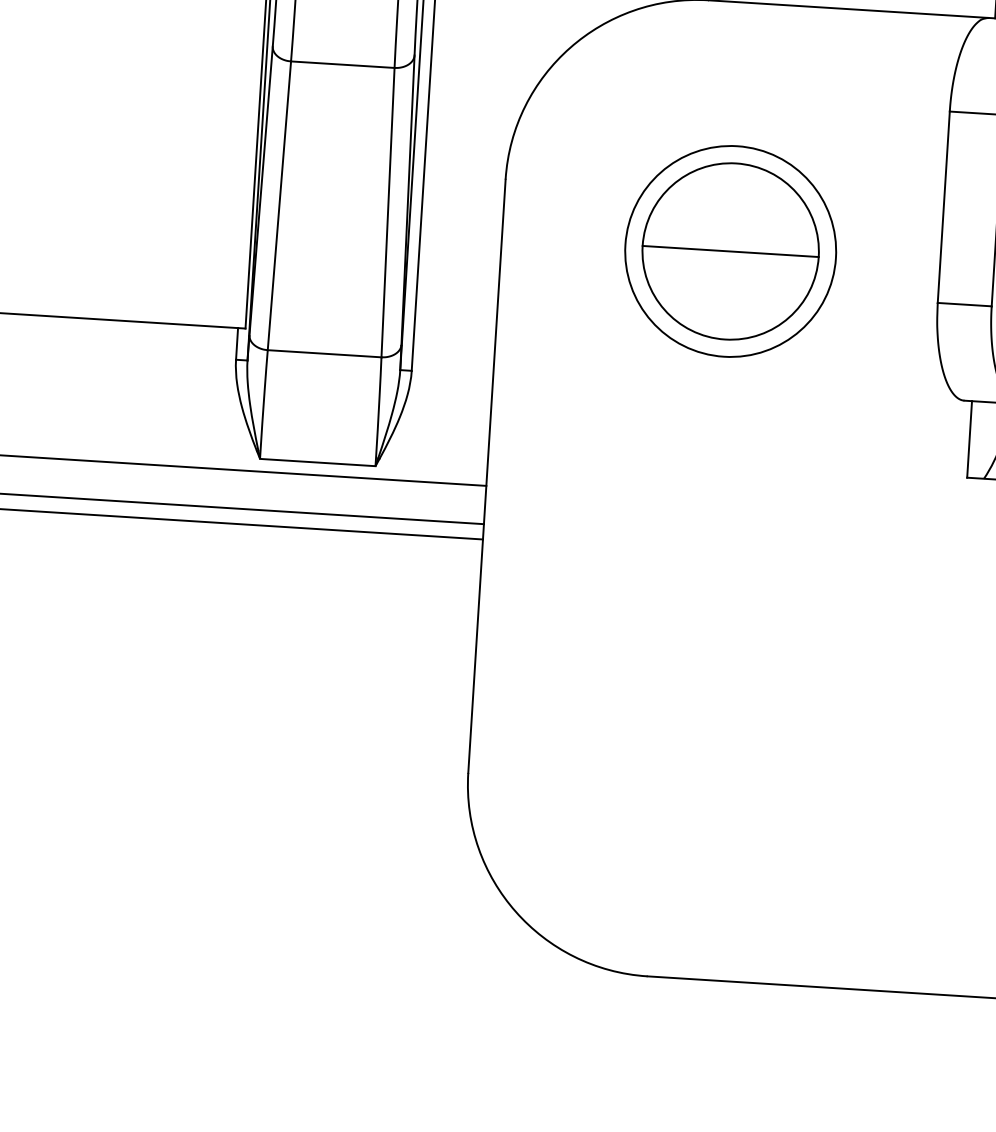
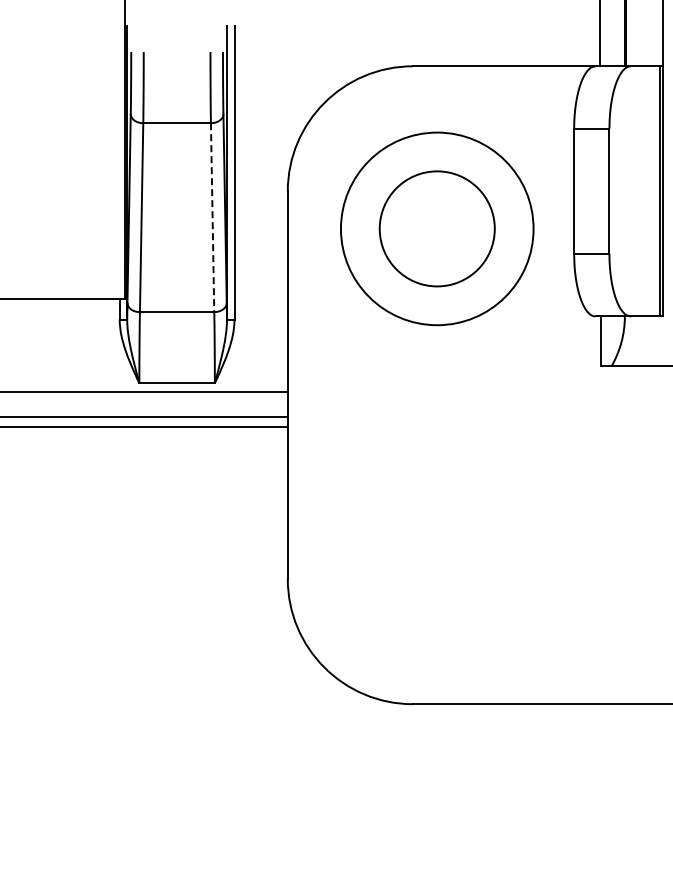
line: (387, 213) -> (212, 218), solid -> dashed
line: (729, 250) -> (436, 228), removed
circle: (731, 250) -> (437, 228), size x1.4

